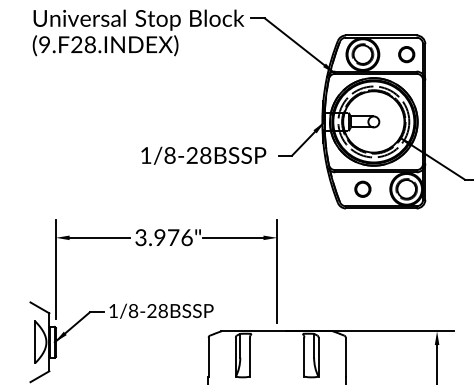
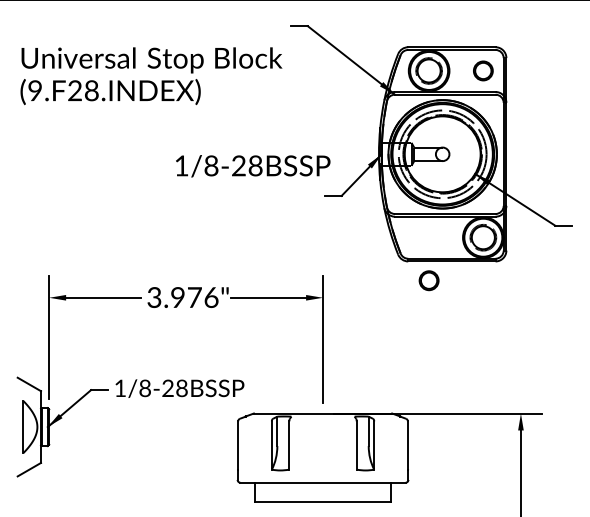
text: (138, 32) -> (151, 75), moved
text: (204, 156) -> (253, 166), moved
part: (362, 189) -> (428, 280), moved

